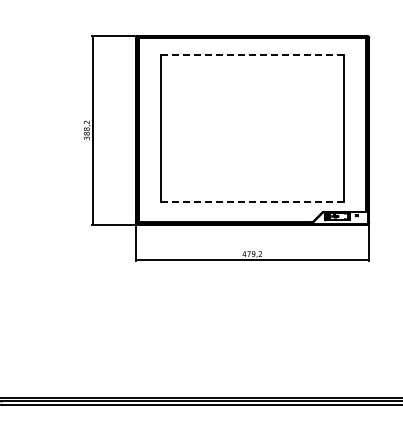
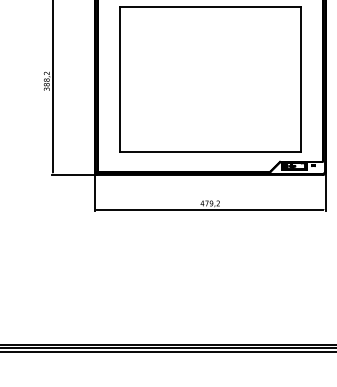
line: (252, 54) -> (210, 6), dashed -> solid
line: (252, 201) -> (210, 151), dashed -> solid

